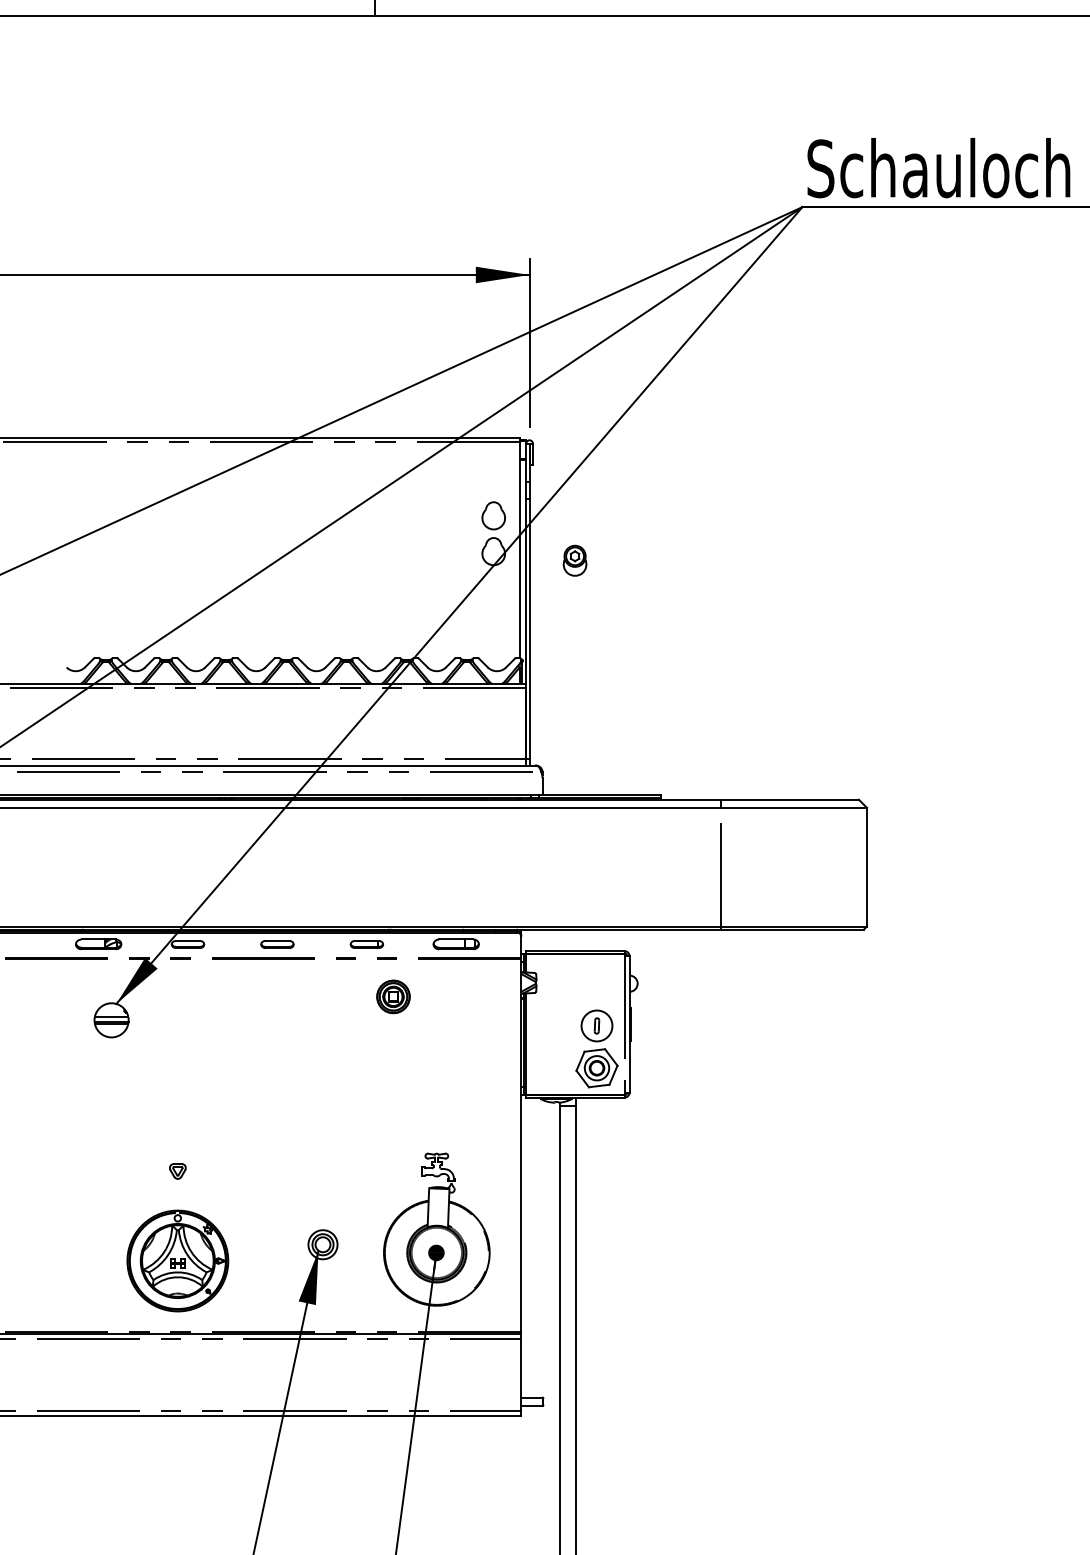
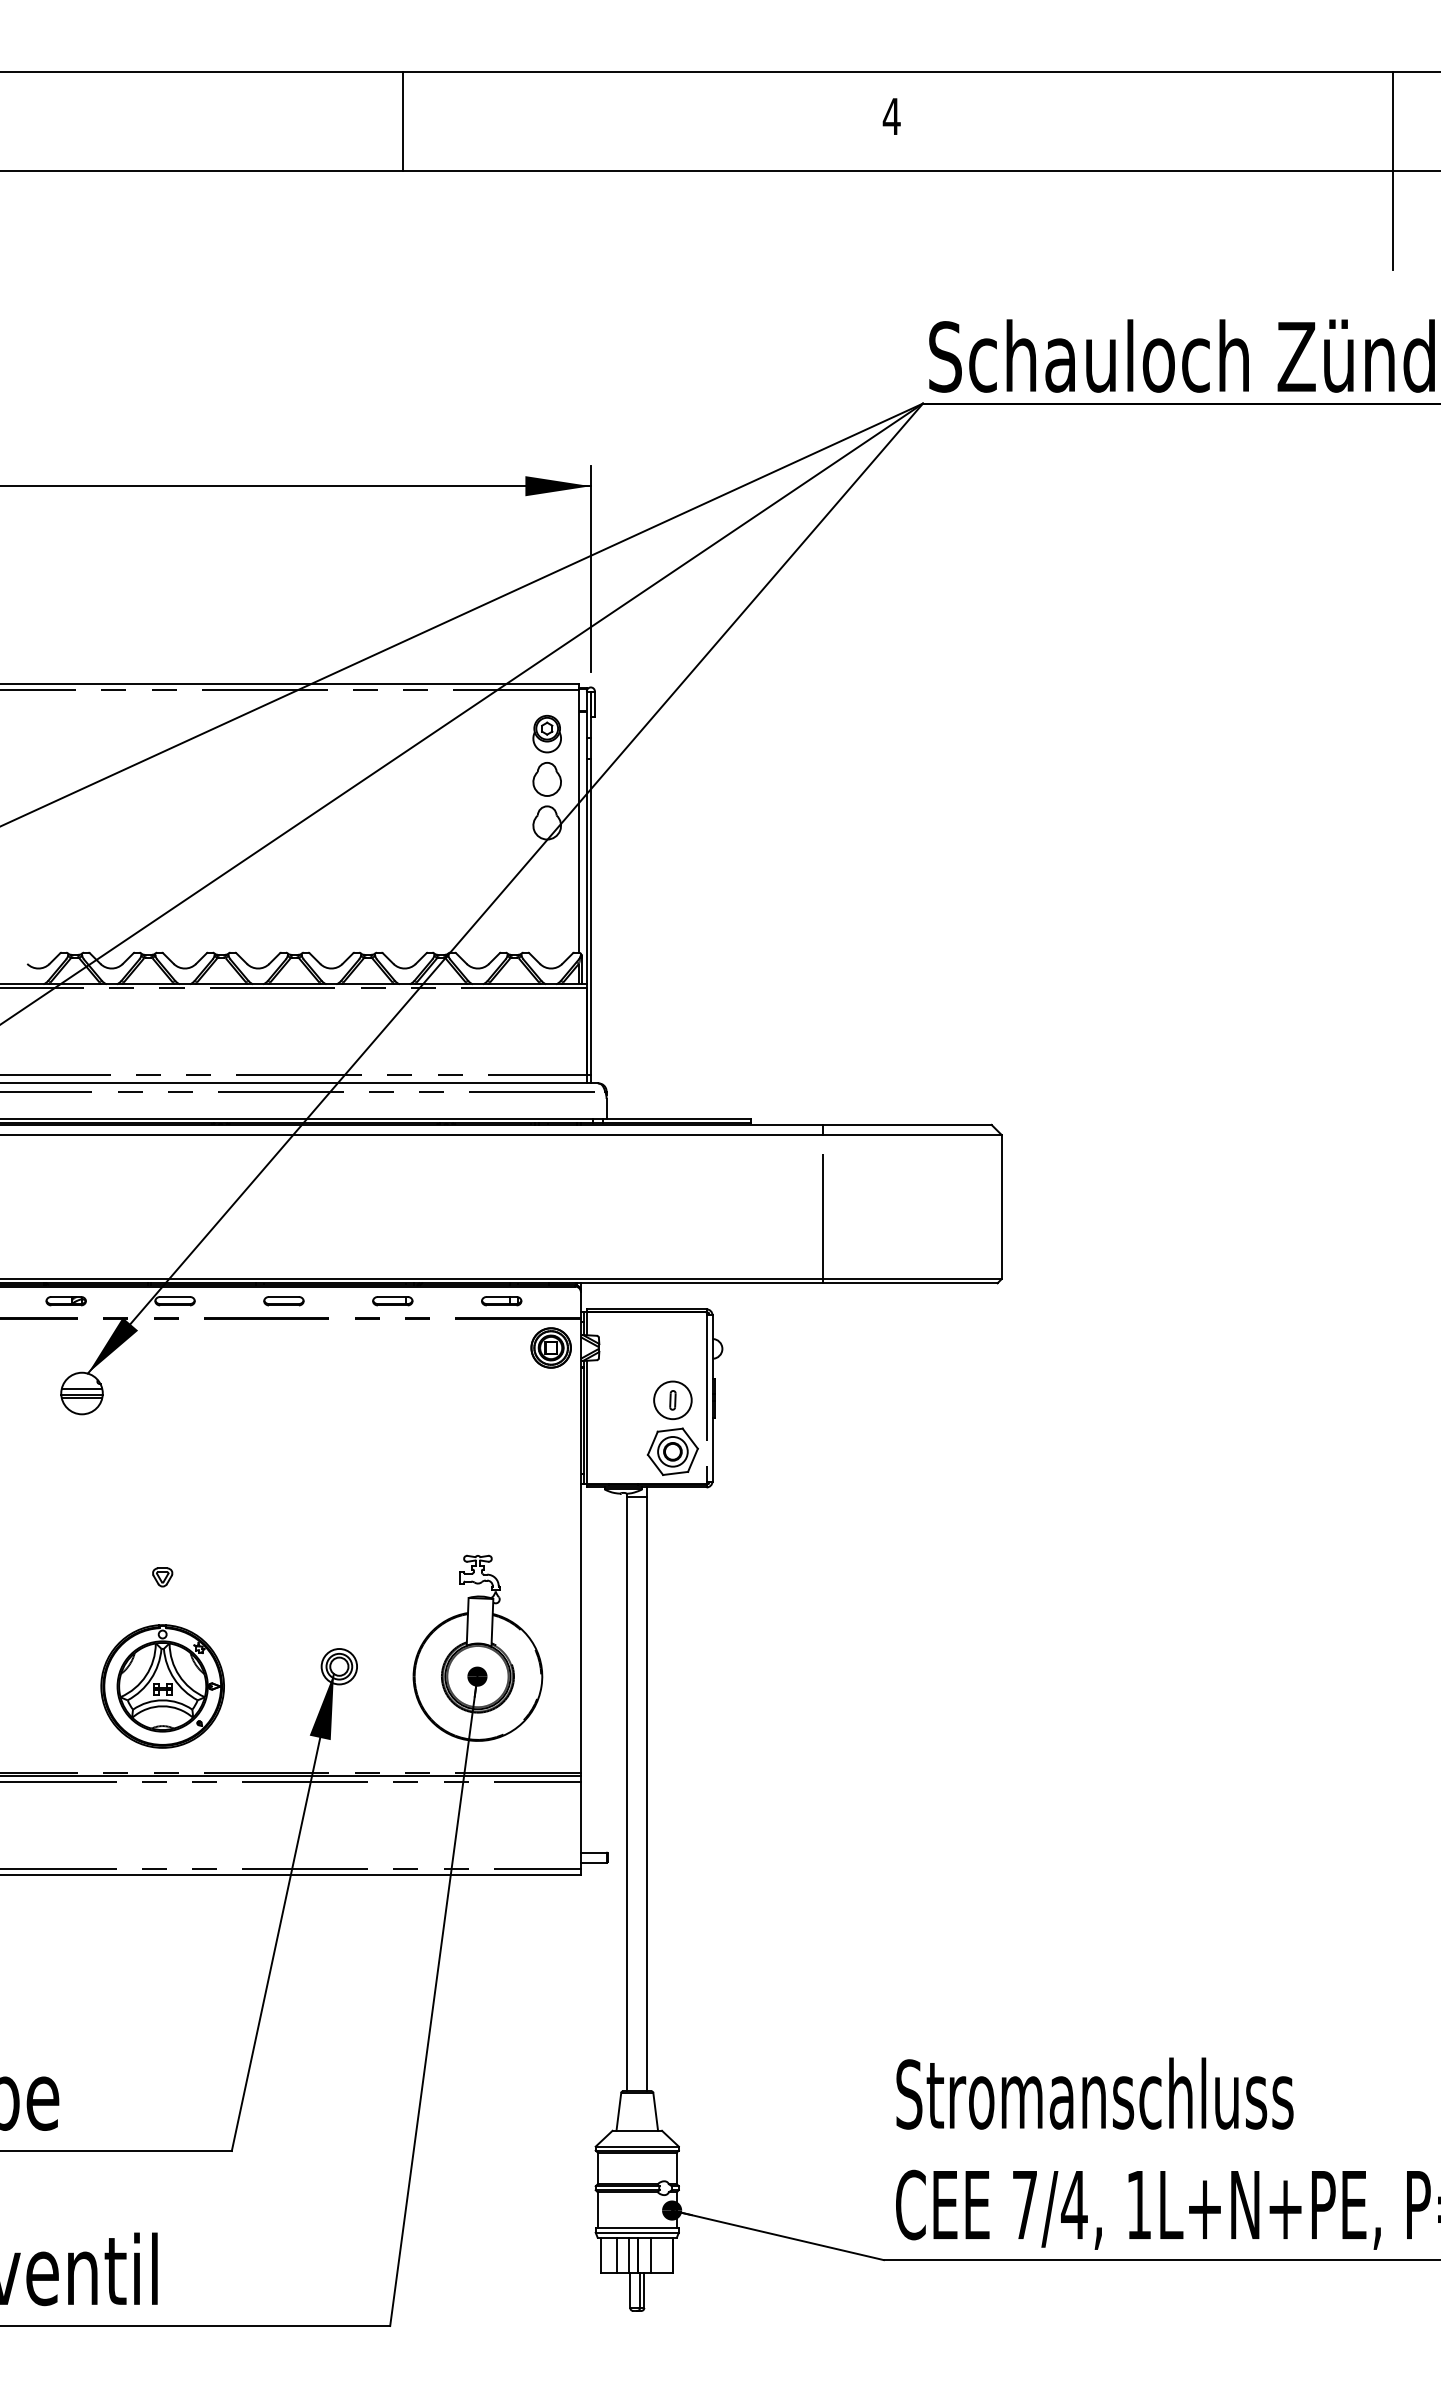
part: (574, 560) -> (546, 733), moved
part: (98, 944) -> (65, 1301), size x0.71
part: (456, 944) -> (501, 1301), size x0.71
part: (392, 996) -> (550, 1347), moved

